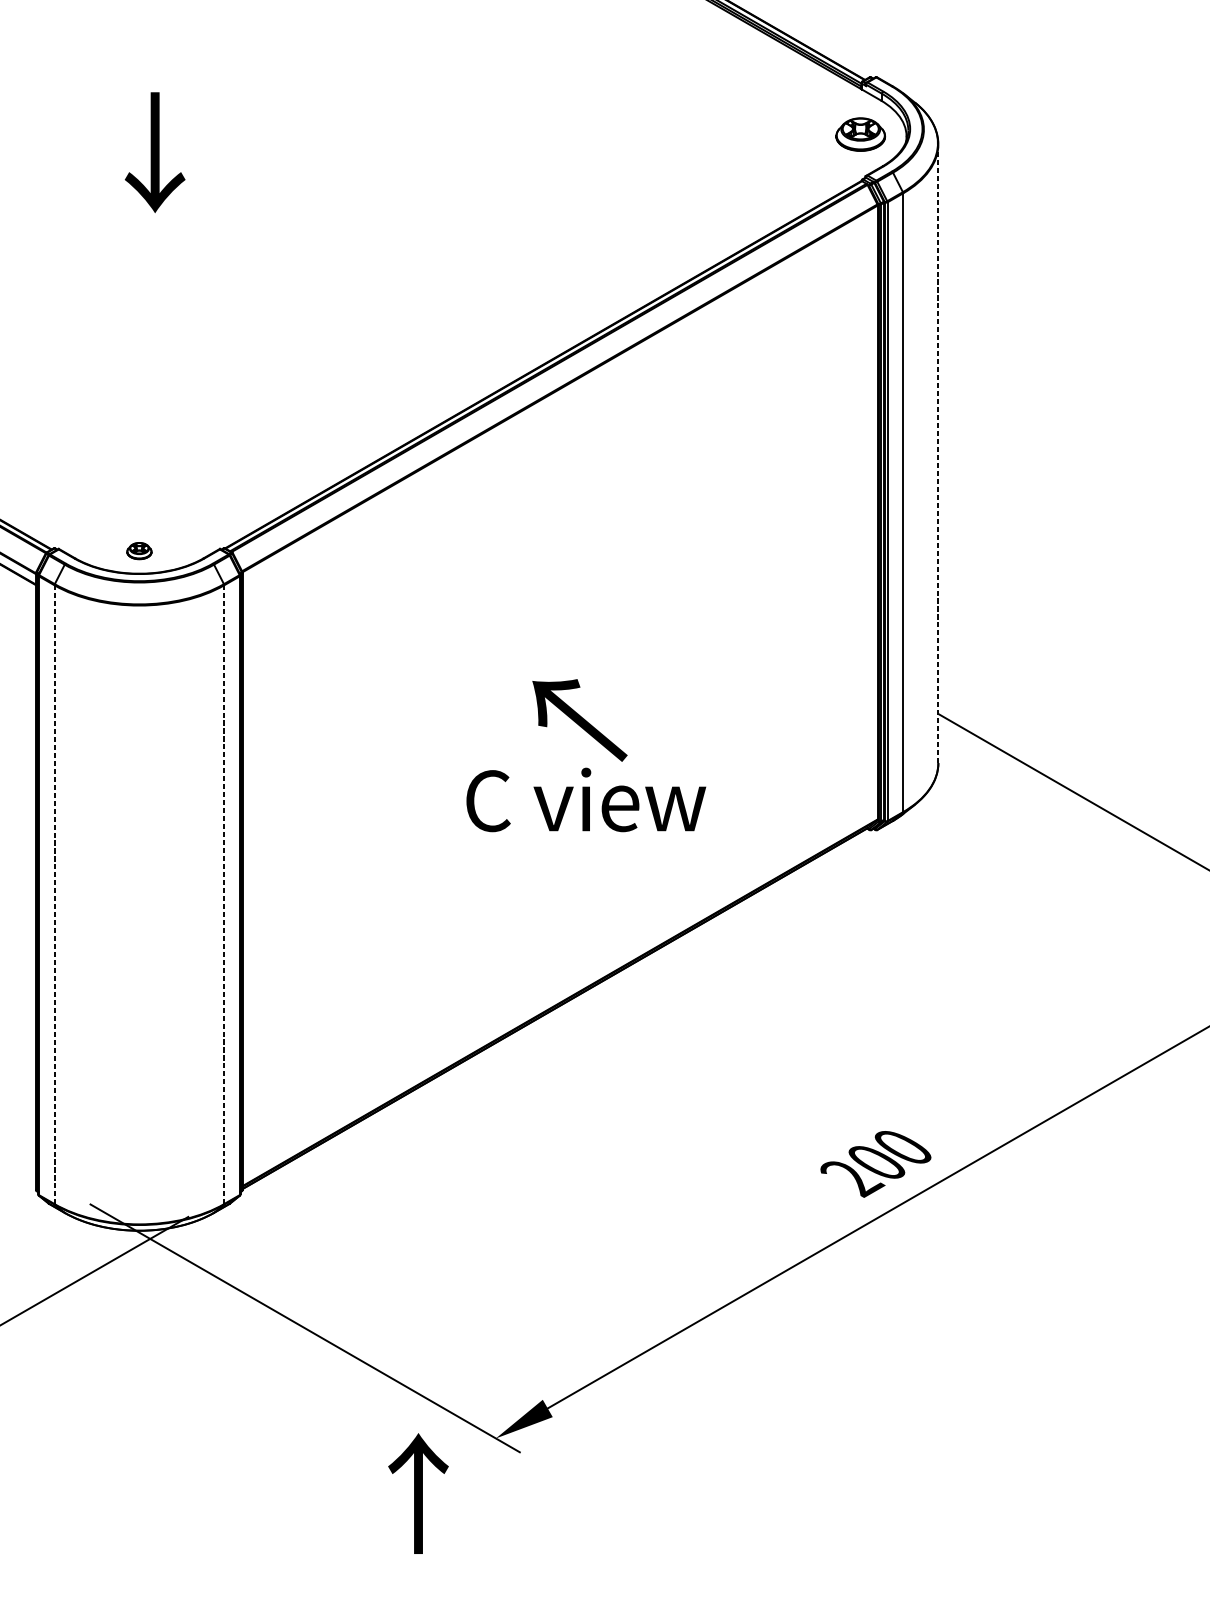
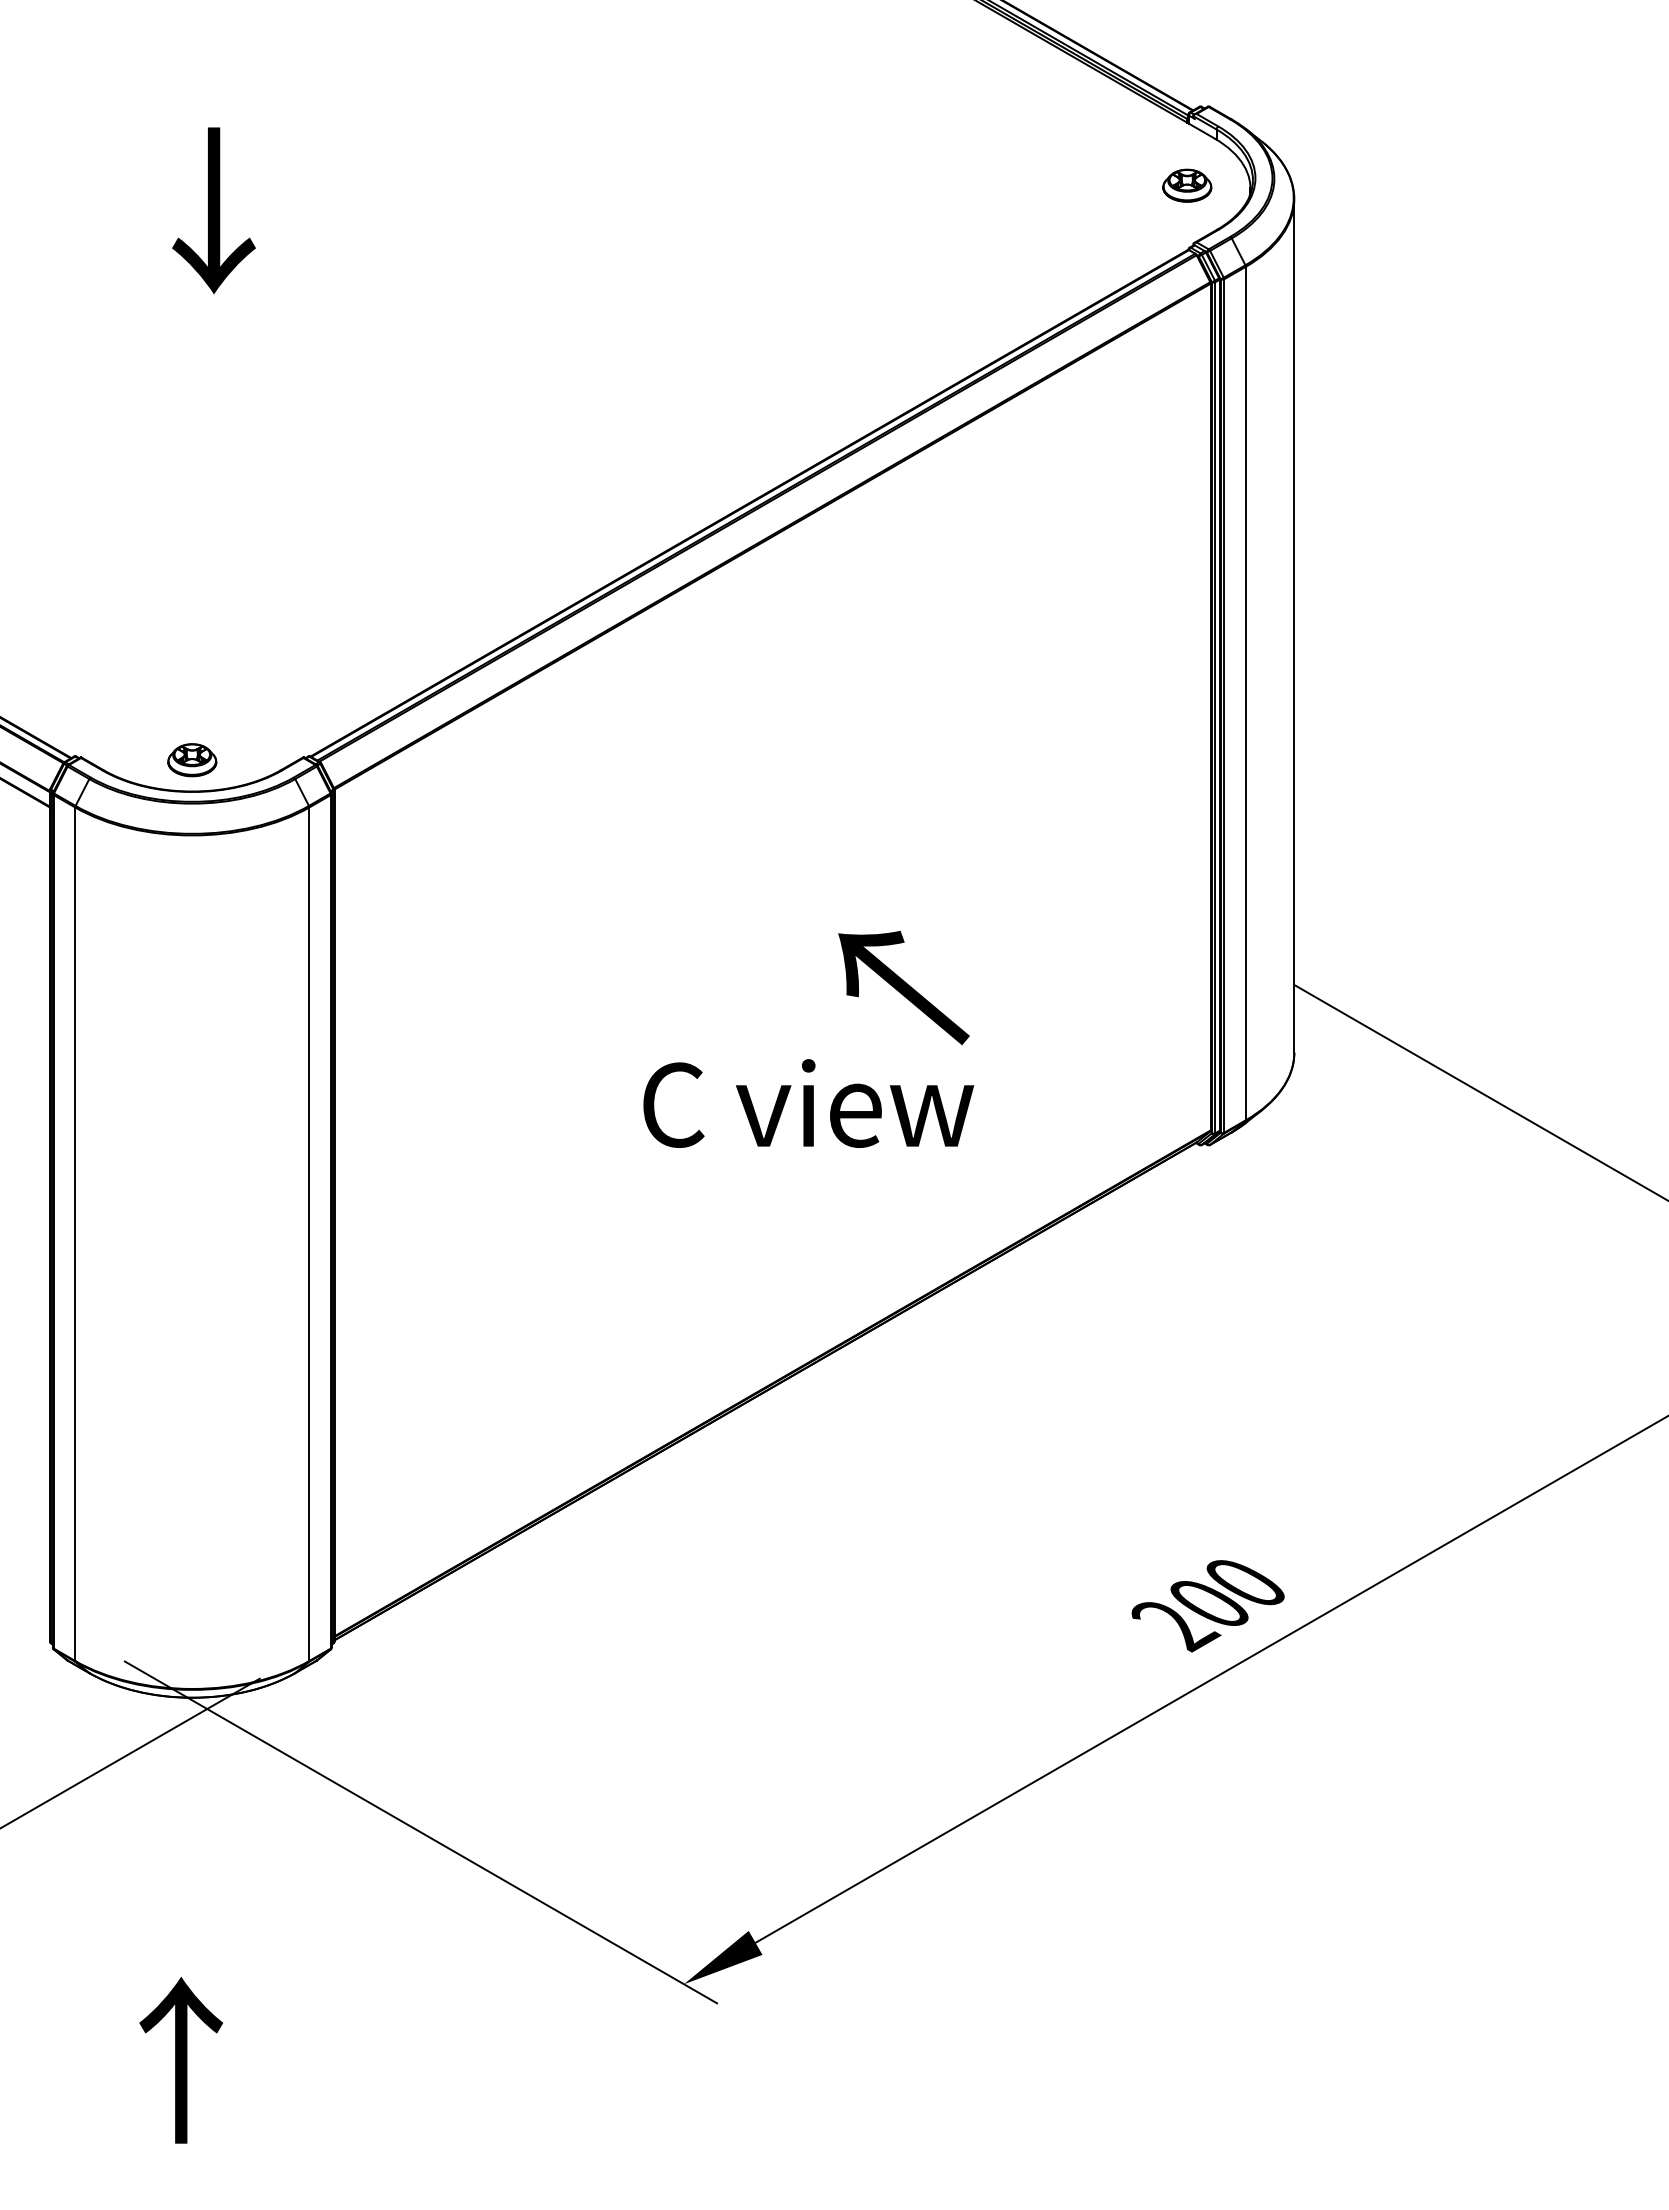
part: (860, 134) -> (1187, 185), size x0.71
line: (938, 453) -> (1294, 625), dashed -> solid
part: (139, 551) -> (192, 760), size x1.43
text: (579, 720) -> (903, 987), moved
line: (54, 894) -> (75, 1234), dashed -> solid
line: (224, 894) -> (309, 1234), dashed -> solid
text: (417, 1493) -> (180, 2059), moved

